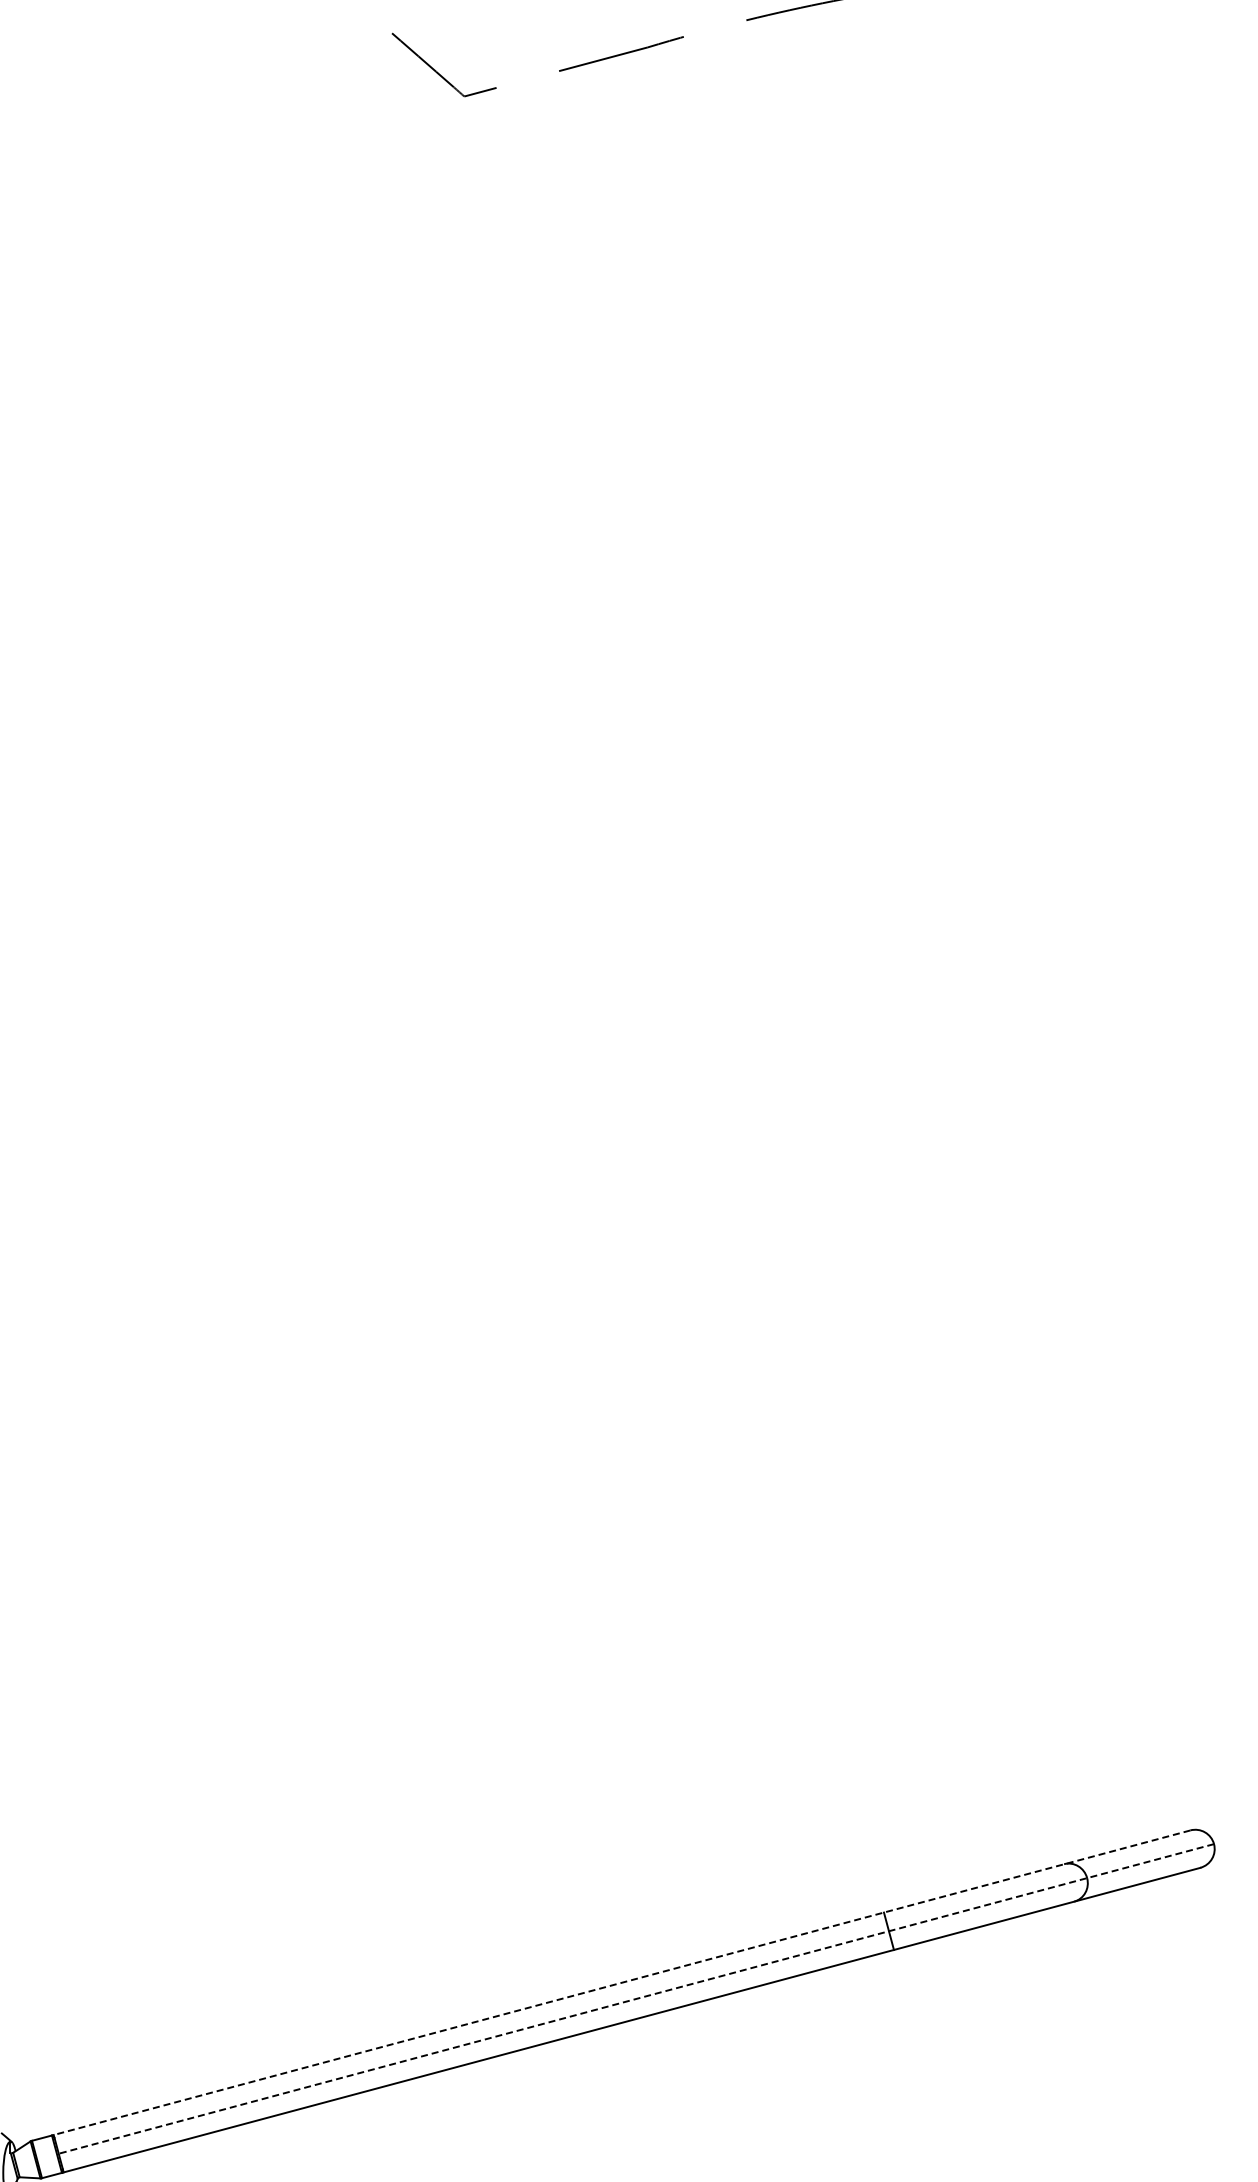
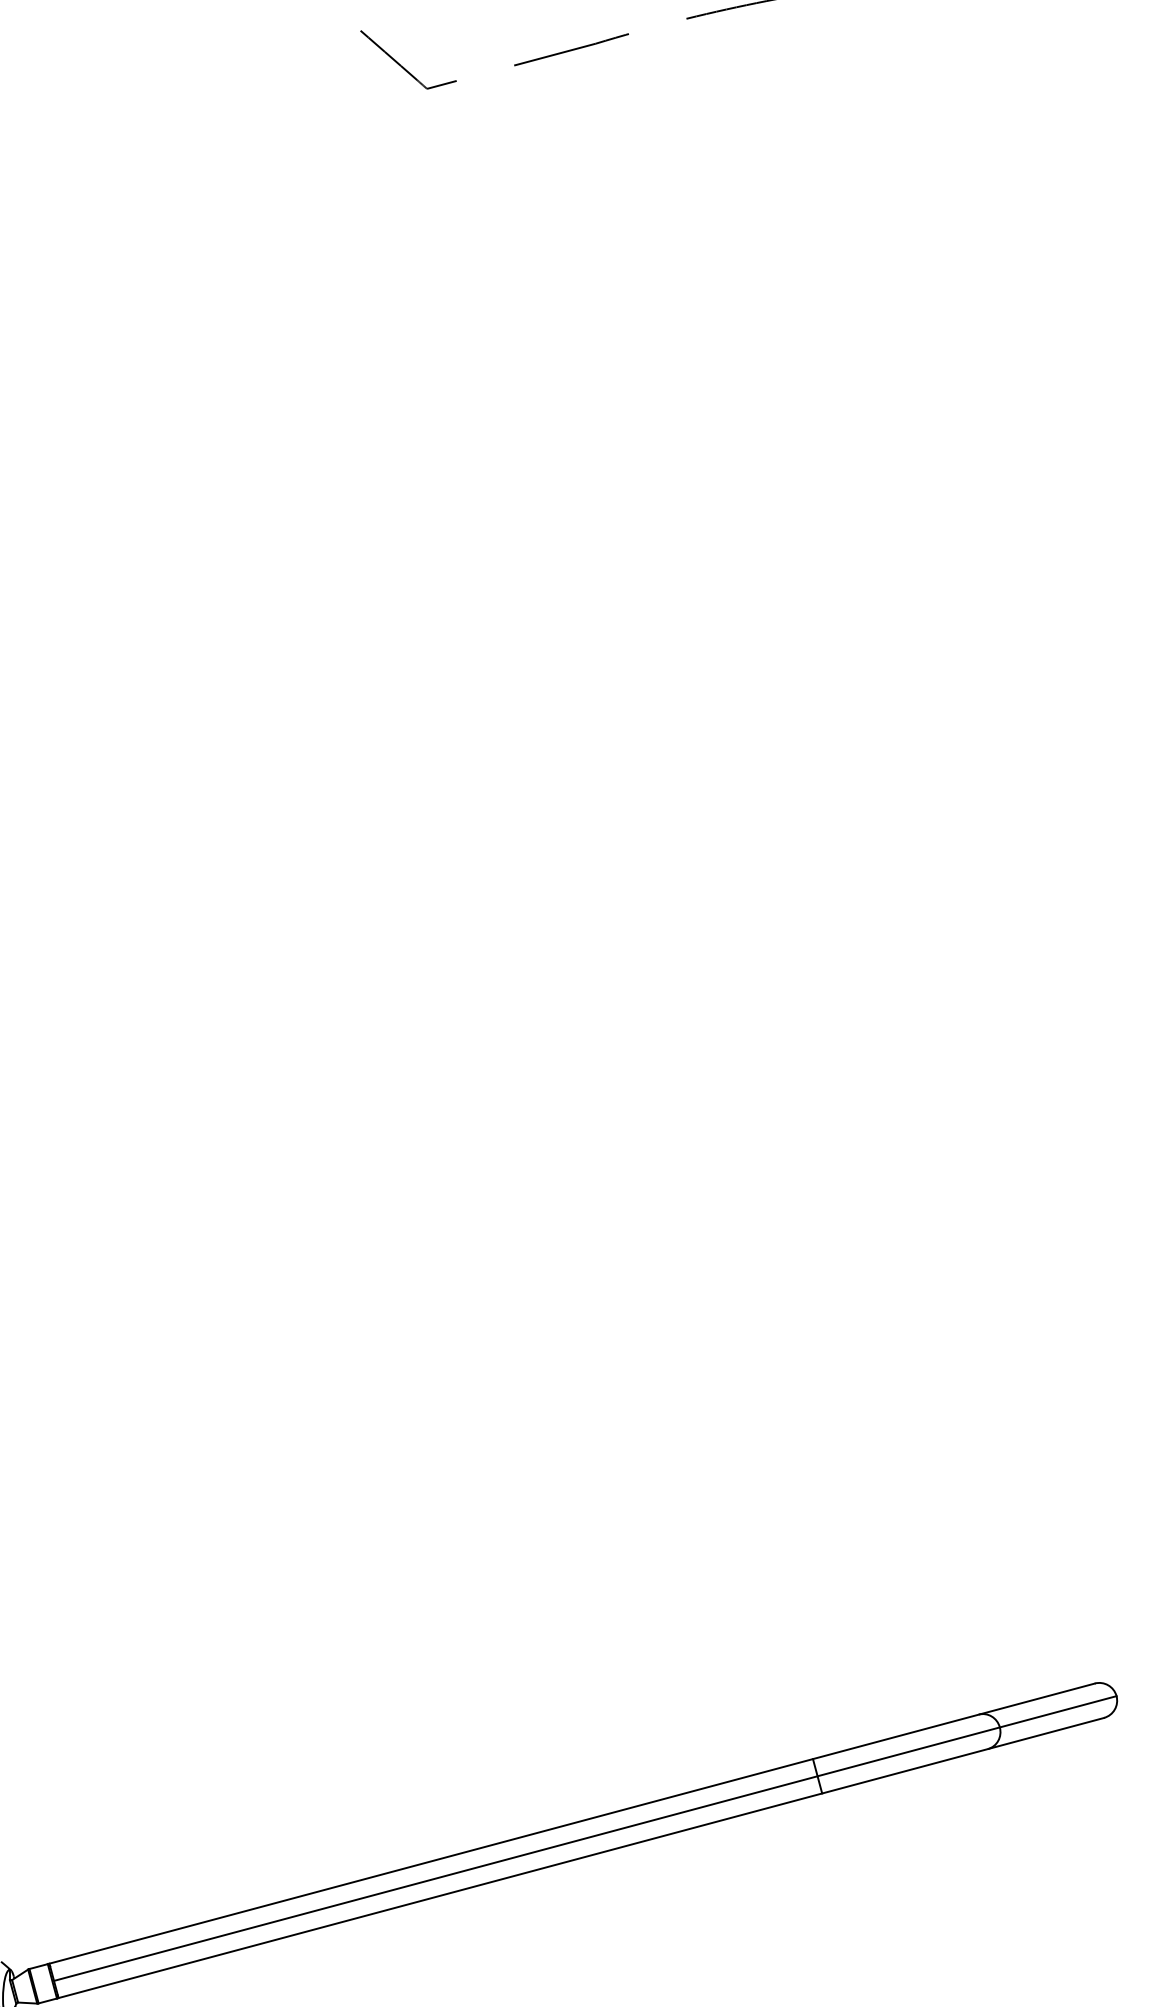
line: (621, 1982) -> (571, 1823), dashed -> solid
line: (635, 1999) -> (584, 1839), dashed -> solid

